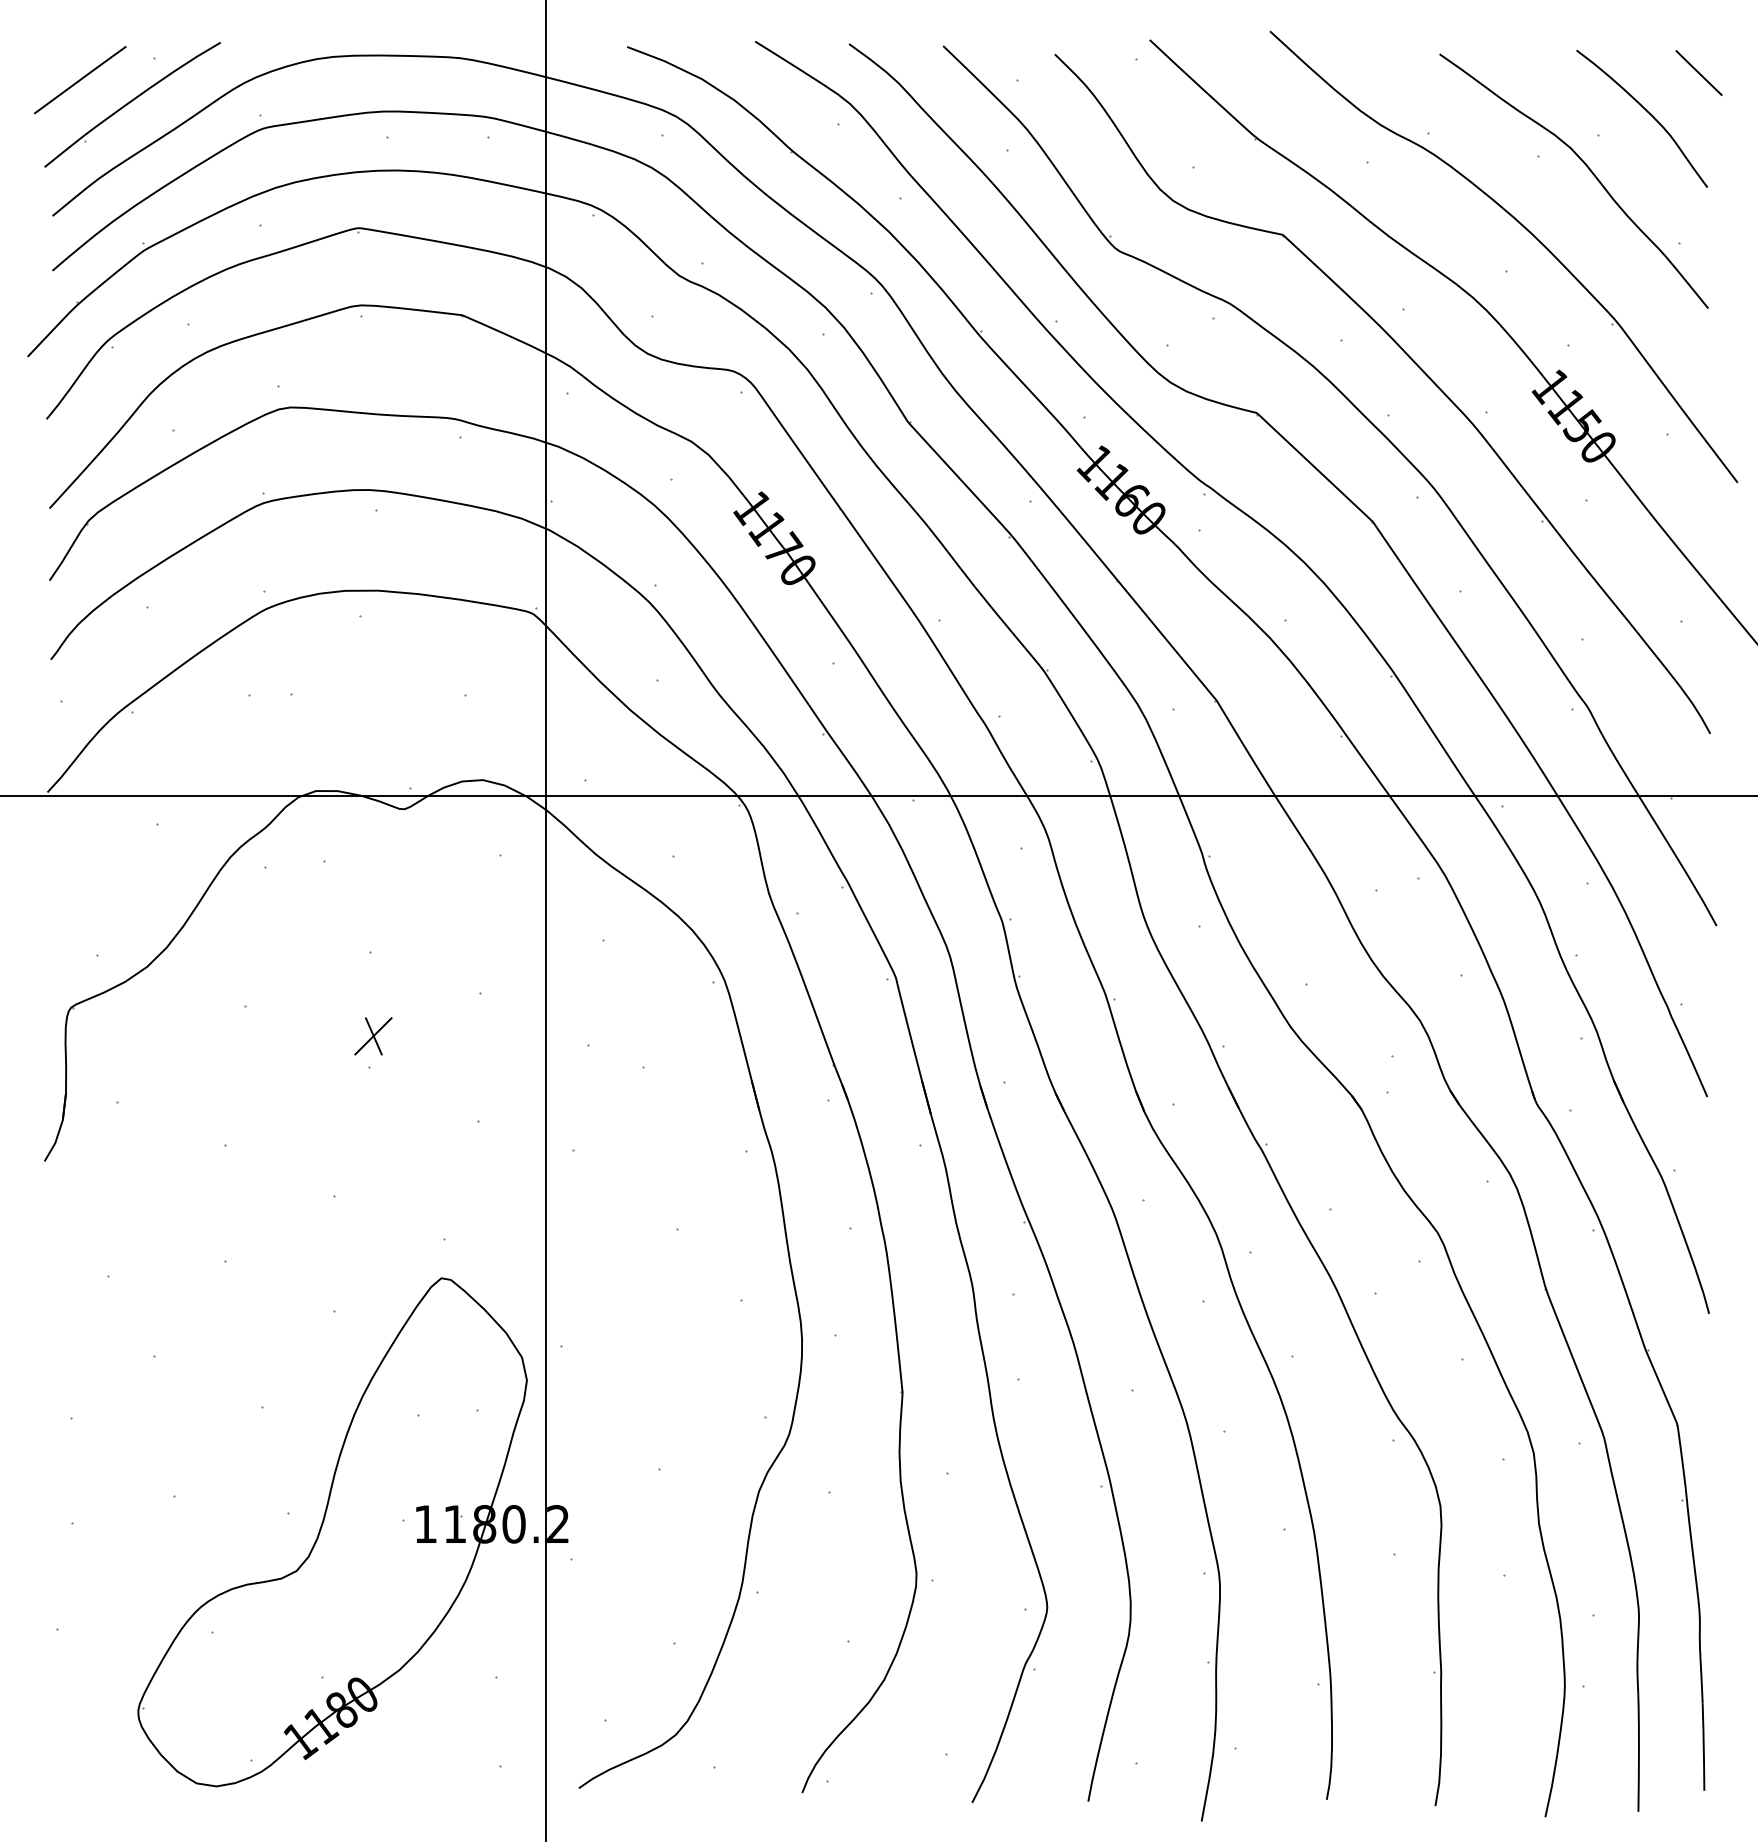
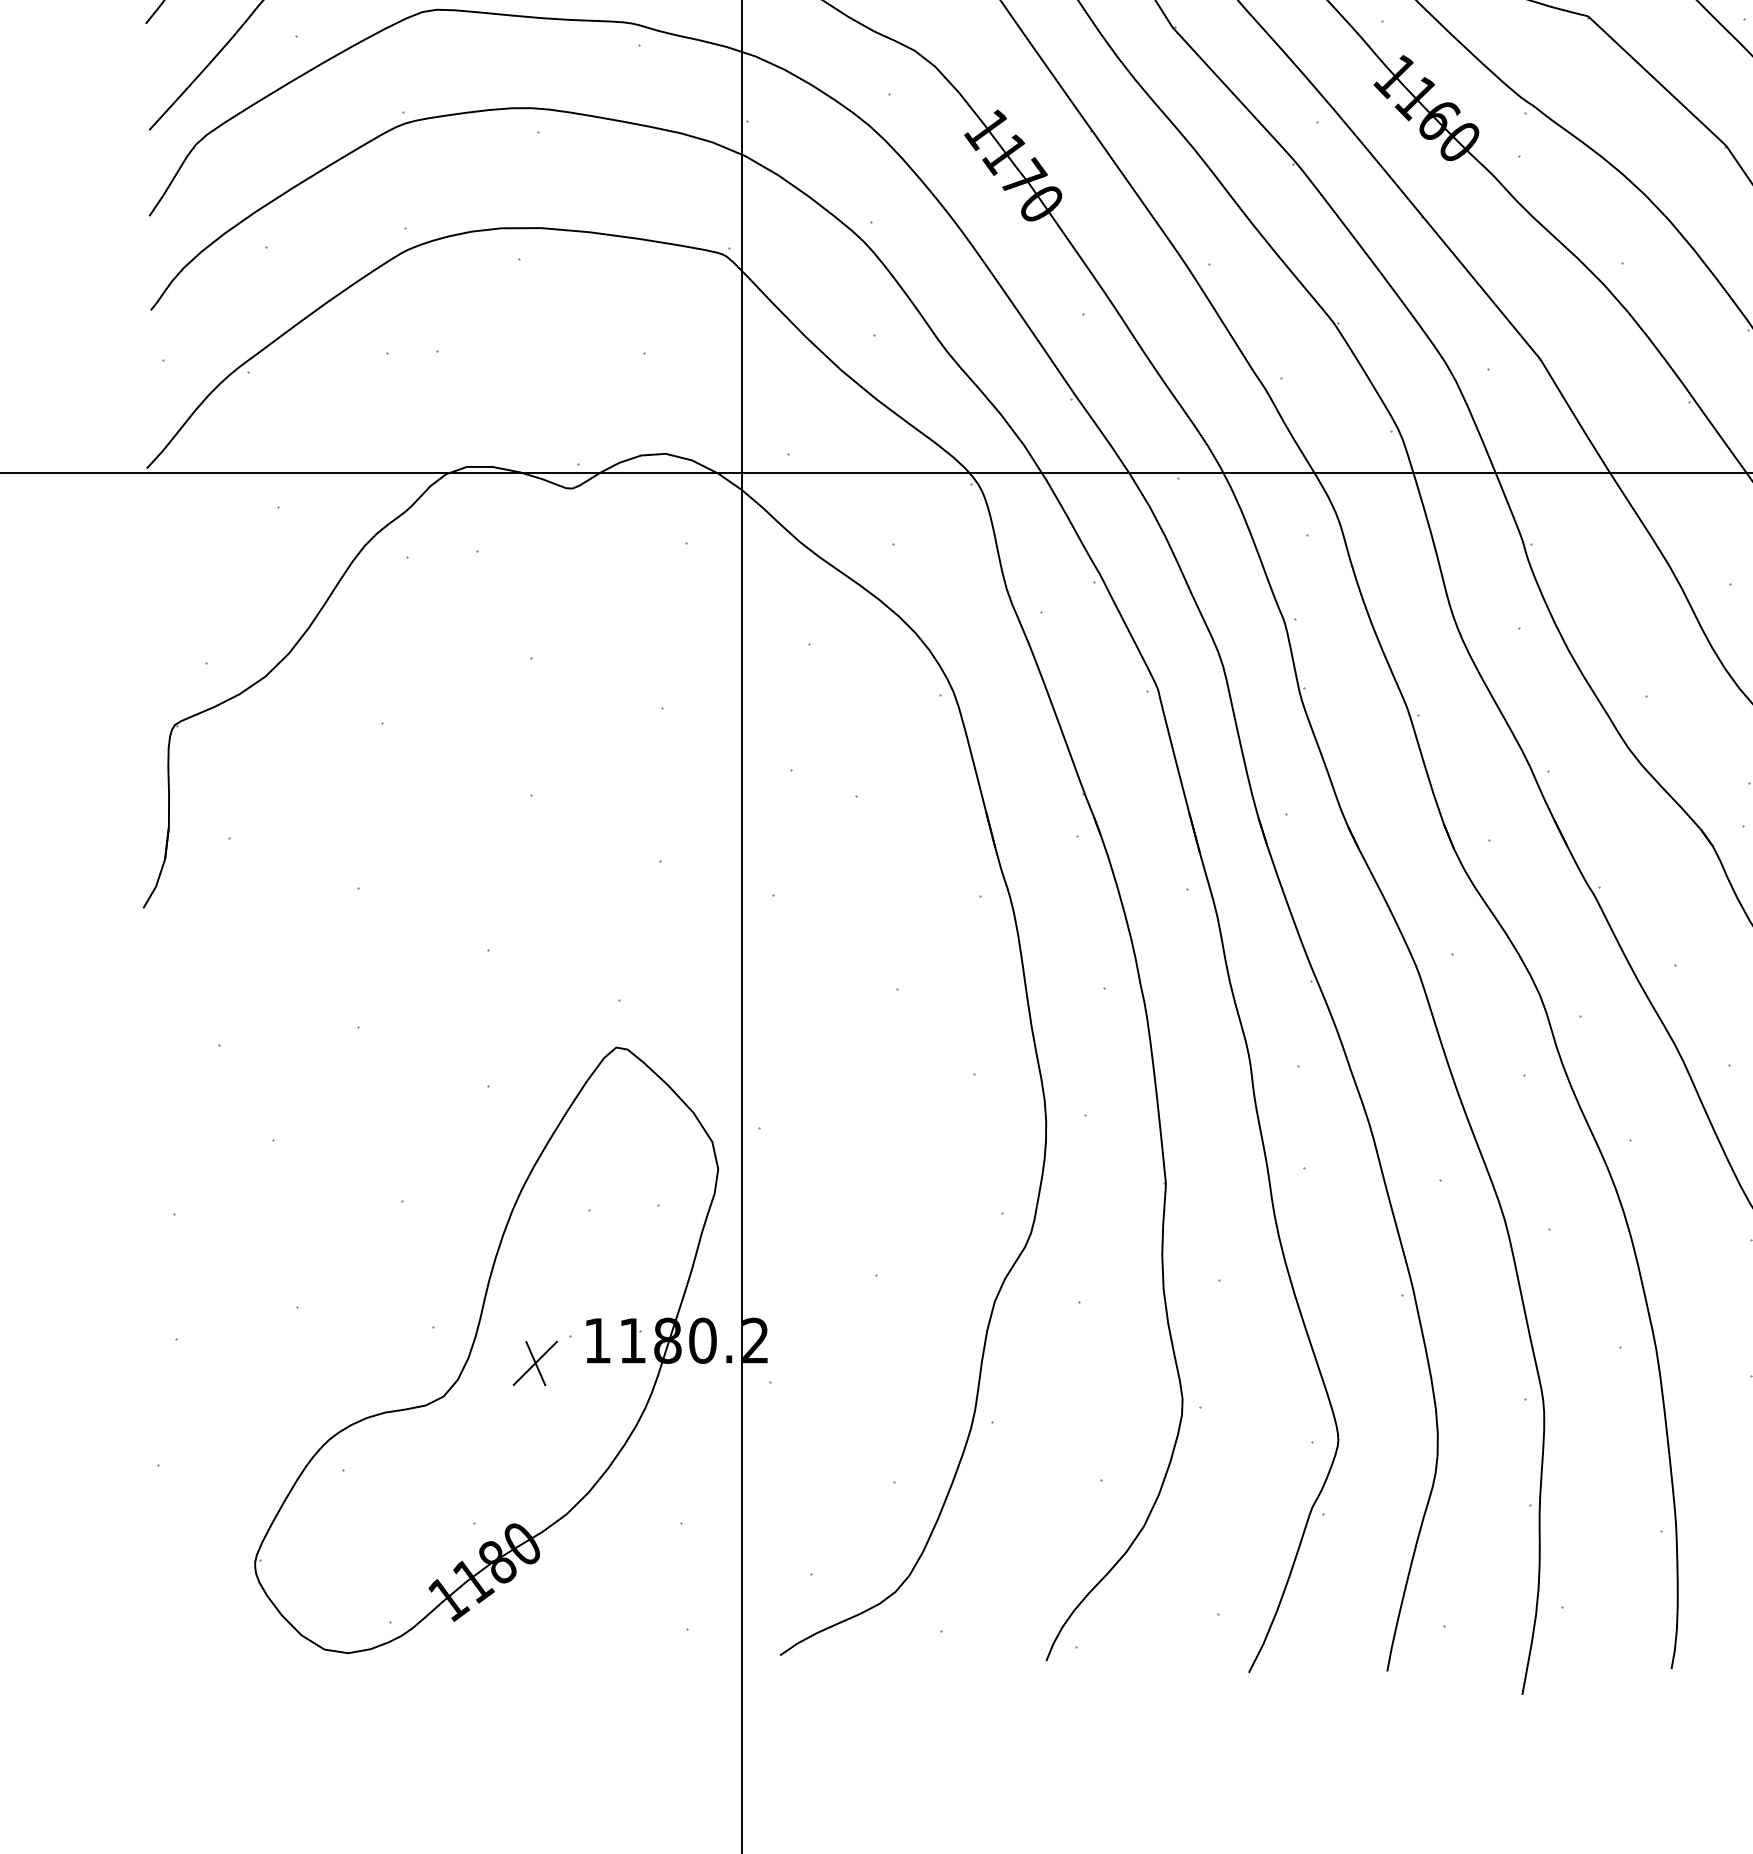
part: (373, 1036) -> (535, 1363), moved

